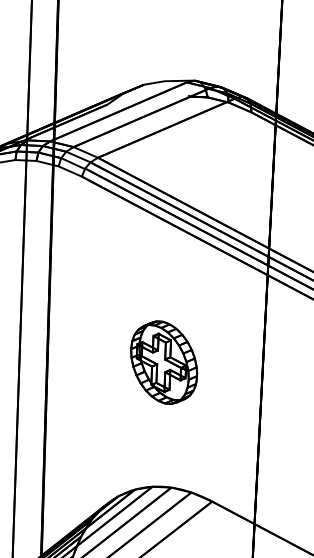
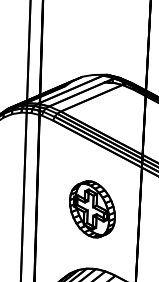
part: (164, 362) -> (92, 209), size x1.43

